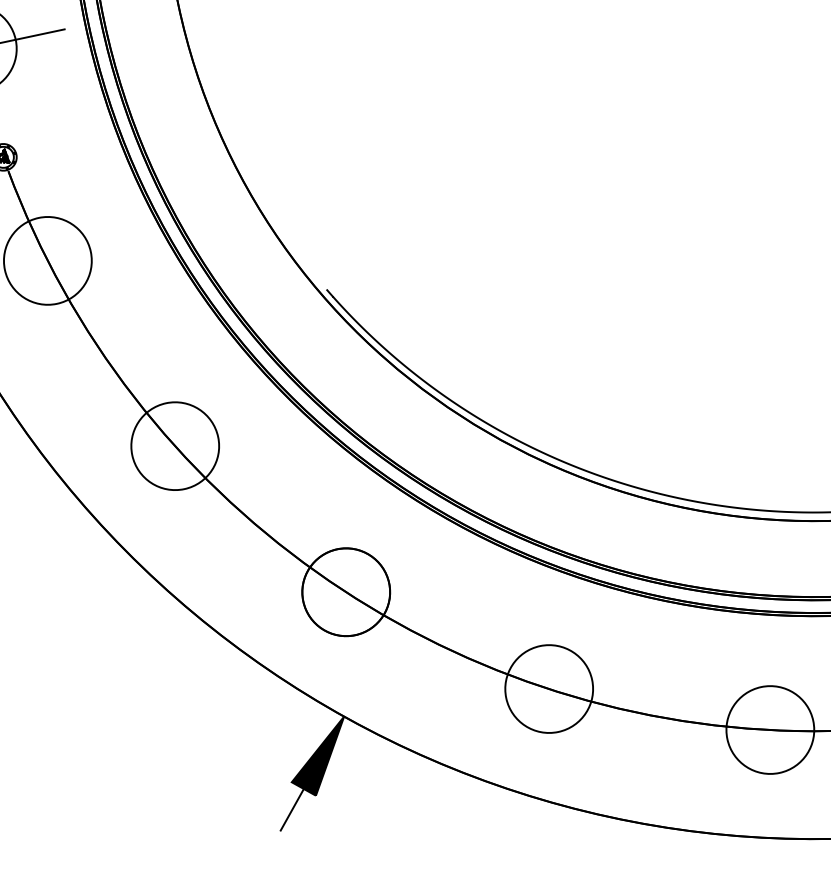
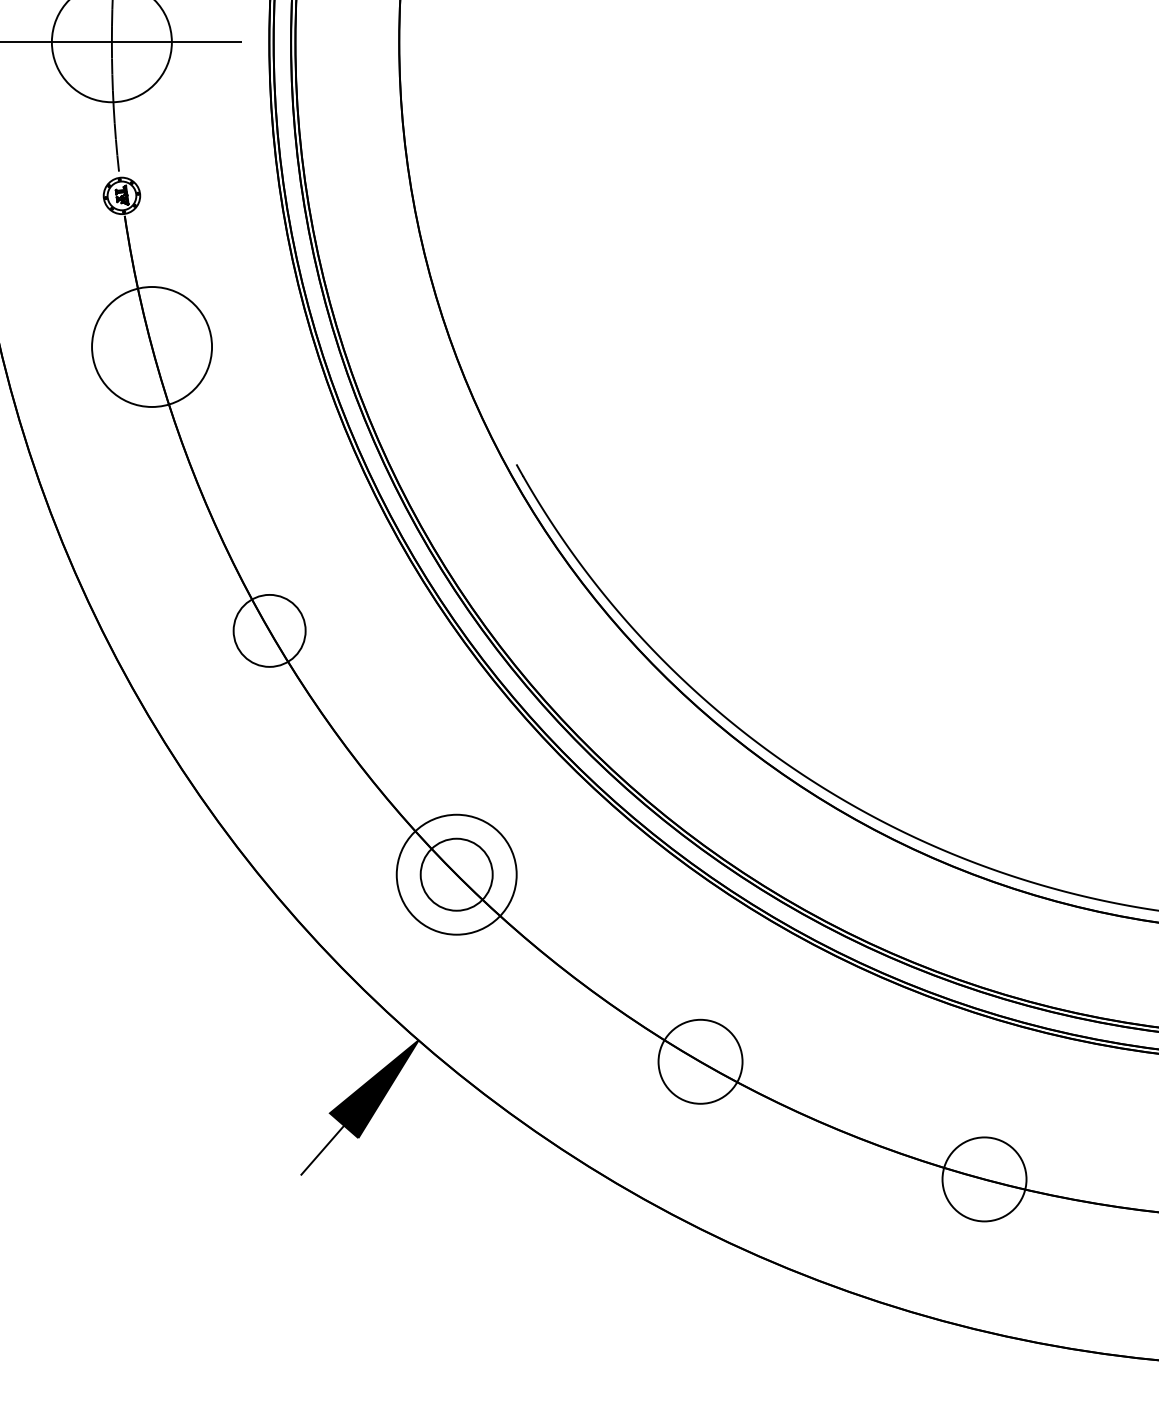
circle: (175, 445) -> (269, 630), size x0.6
circle: (346, 592) -> (456, 874), size x0.6
circle: (549, 688) -> (700, 1061), size x0.7
circle: (770, 730) -> (984, 1179), size x0.7

